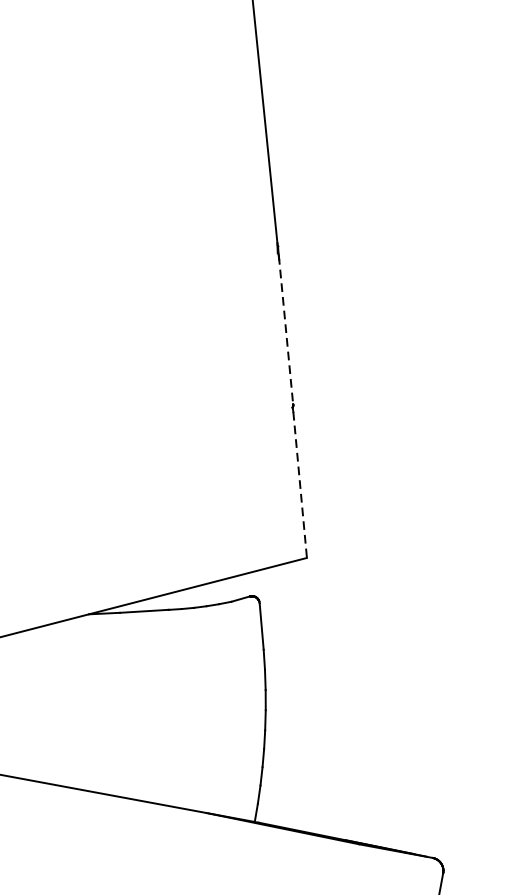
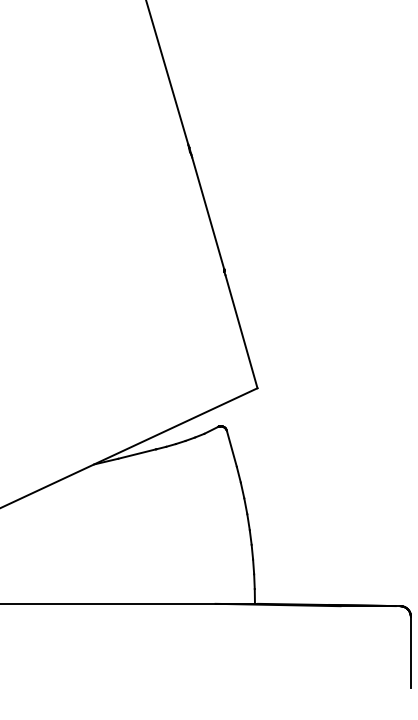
line: (285, 329) -> (207, 211), dashed -> solid
line: (300, 484) -> (241, 331), dashed -> solid

